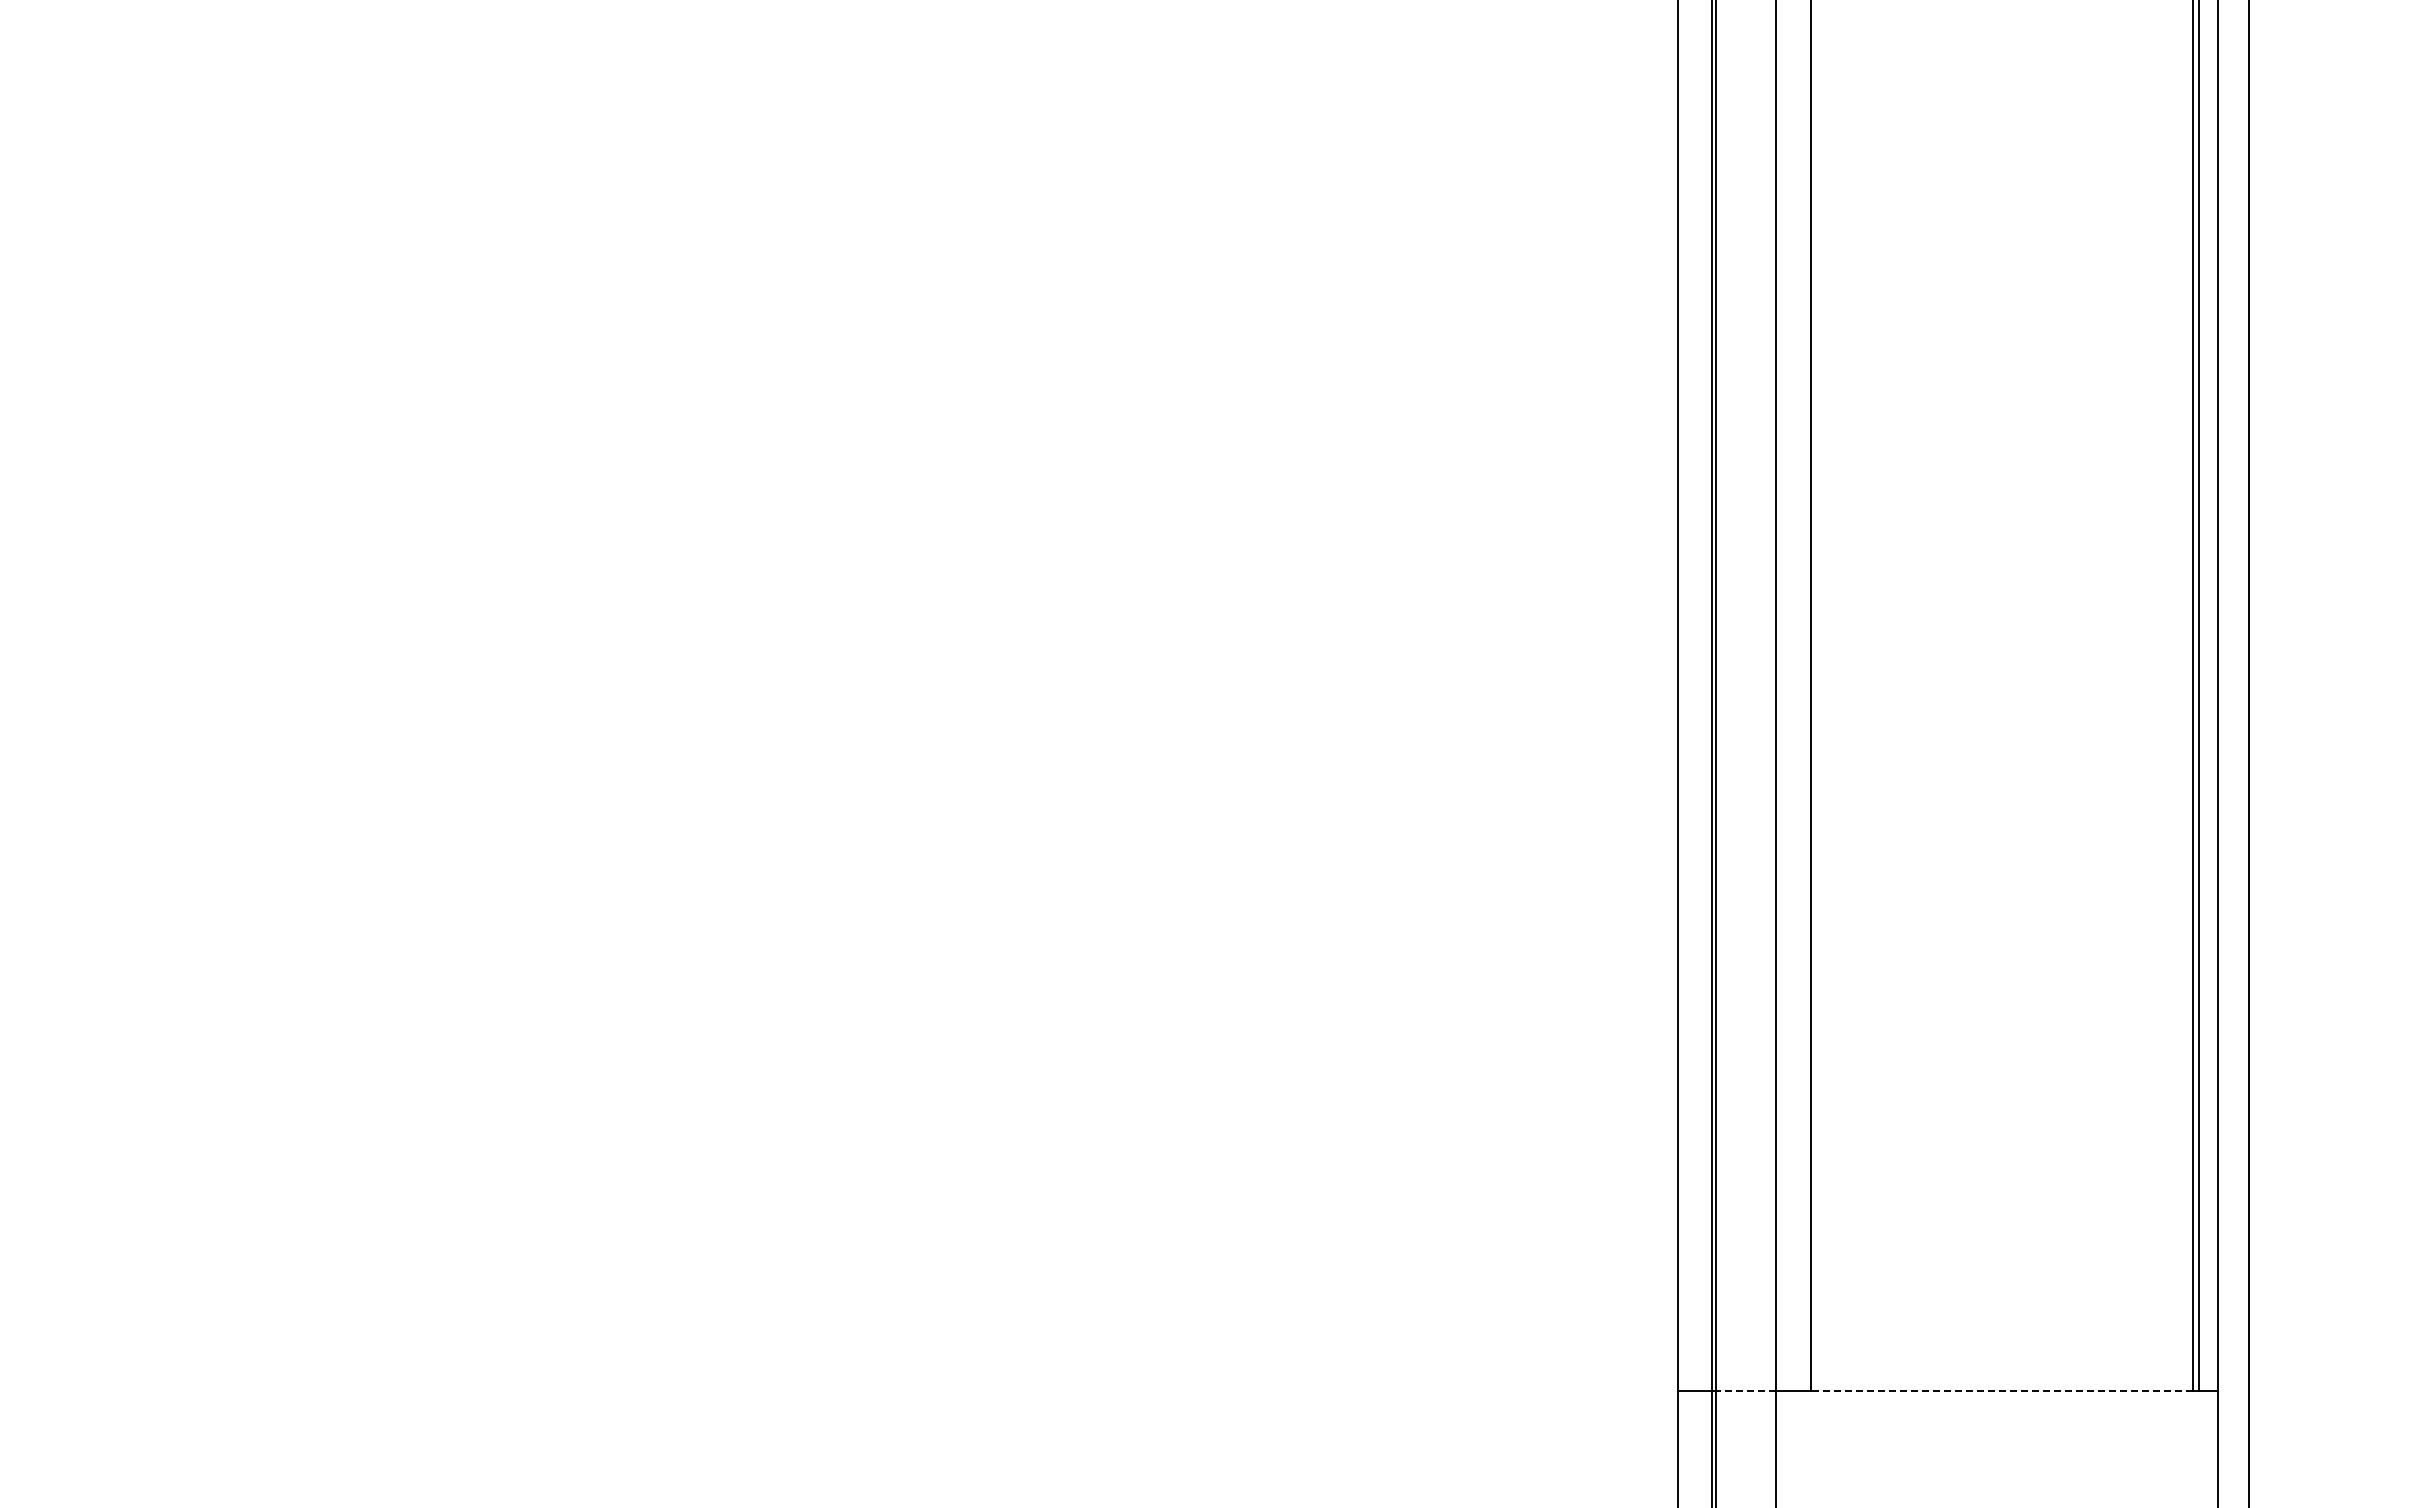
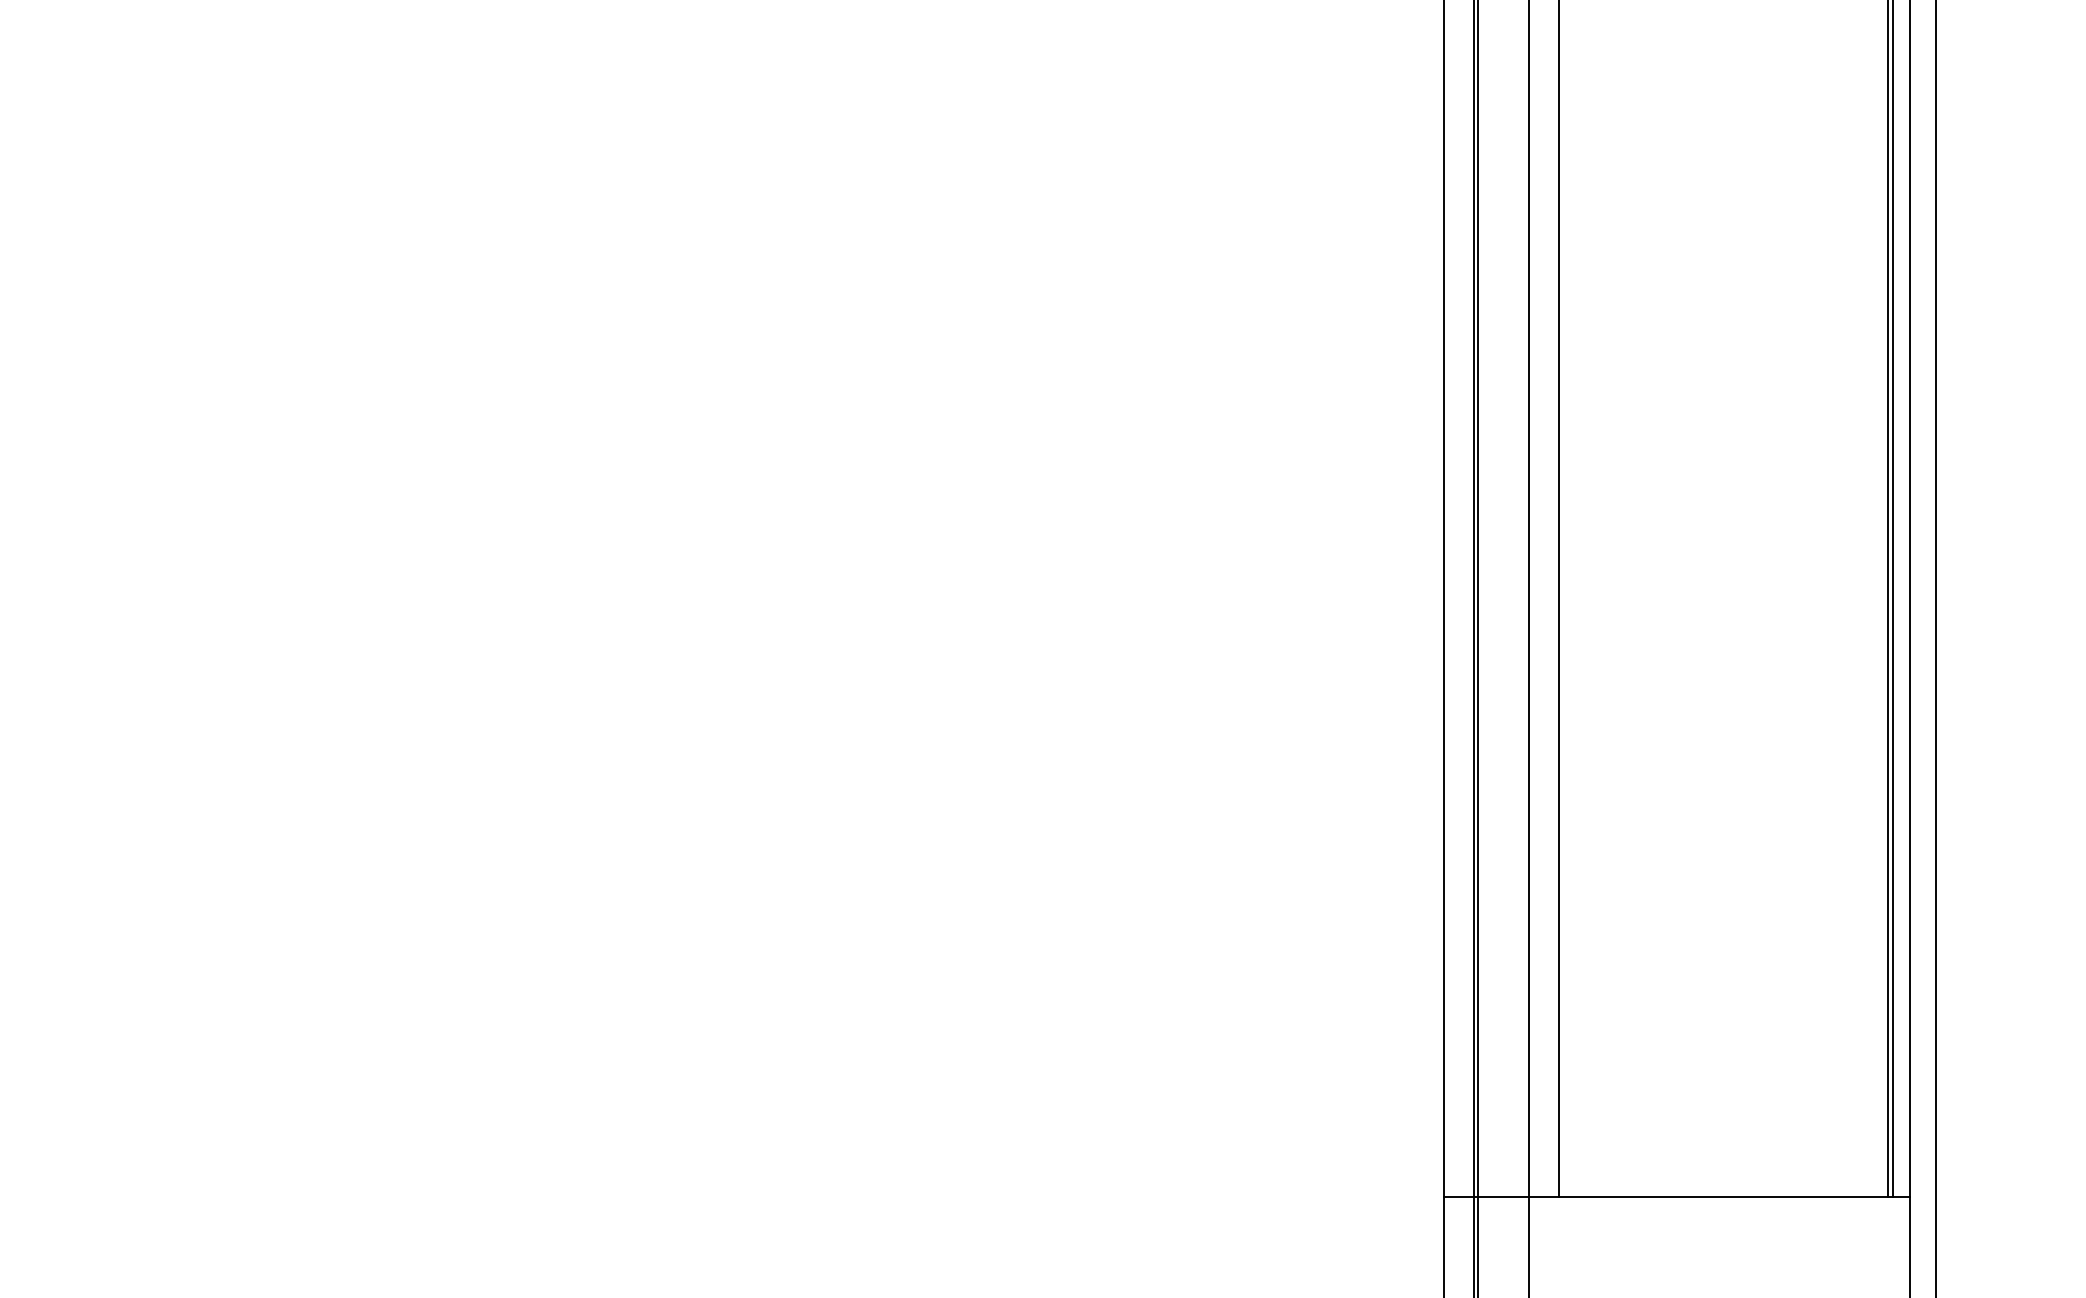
line: (1745, 1390) -> (1502, 1196), dashed -> solid
line: (2001, 1390) -> (1723, 1196), dashed -> solid

